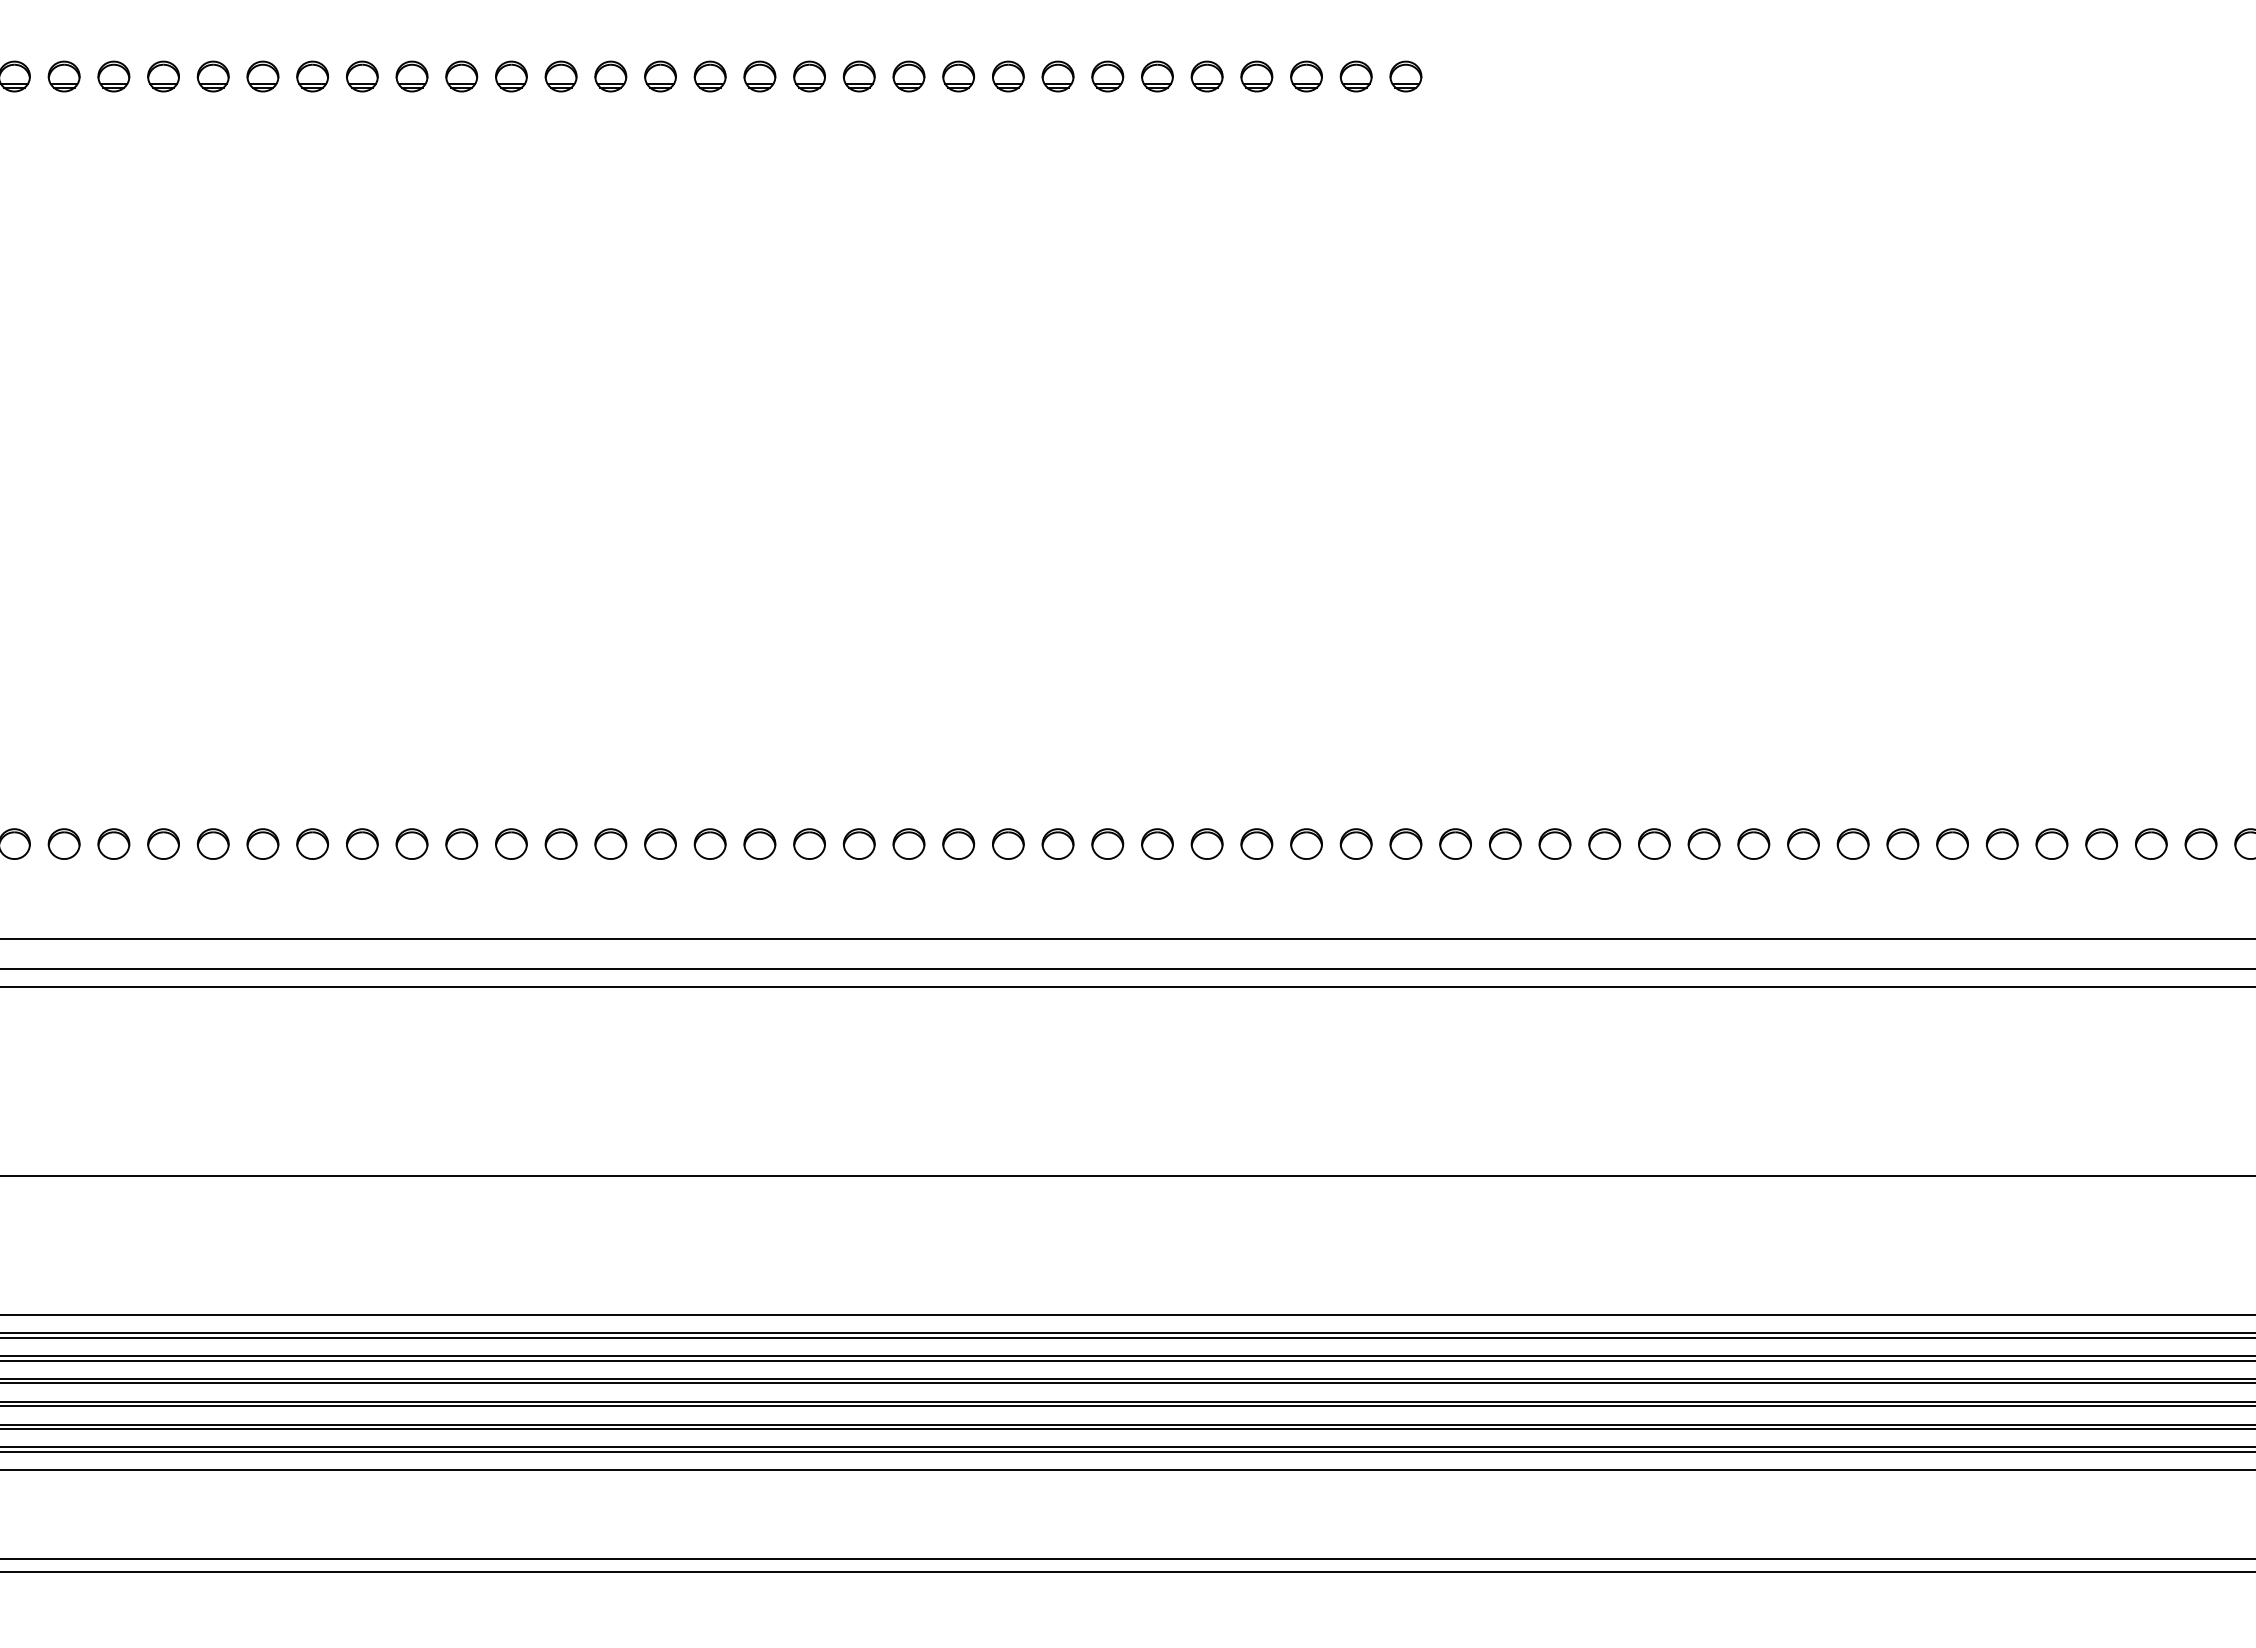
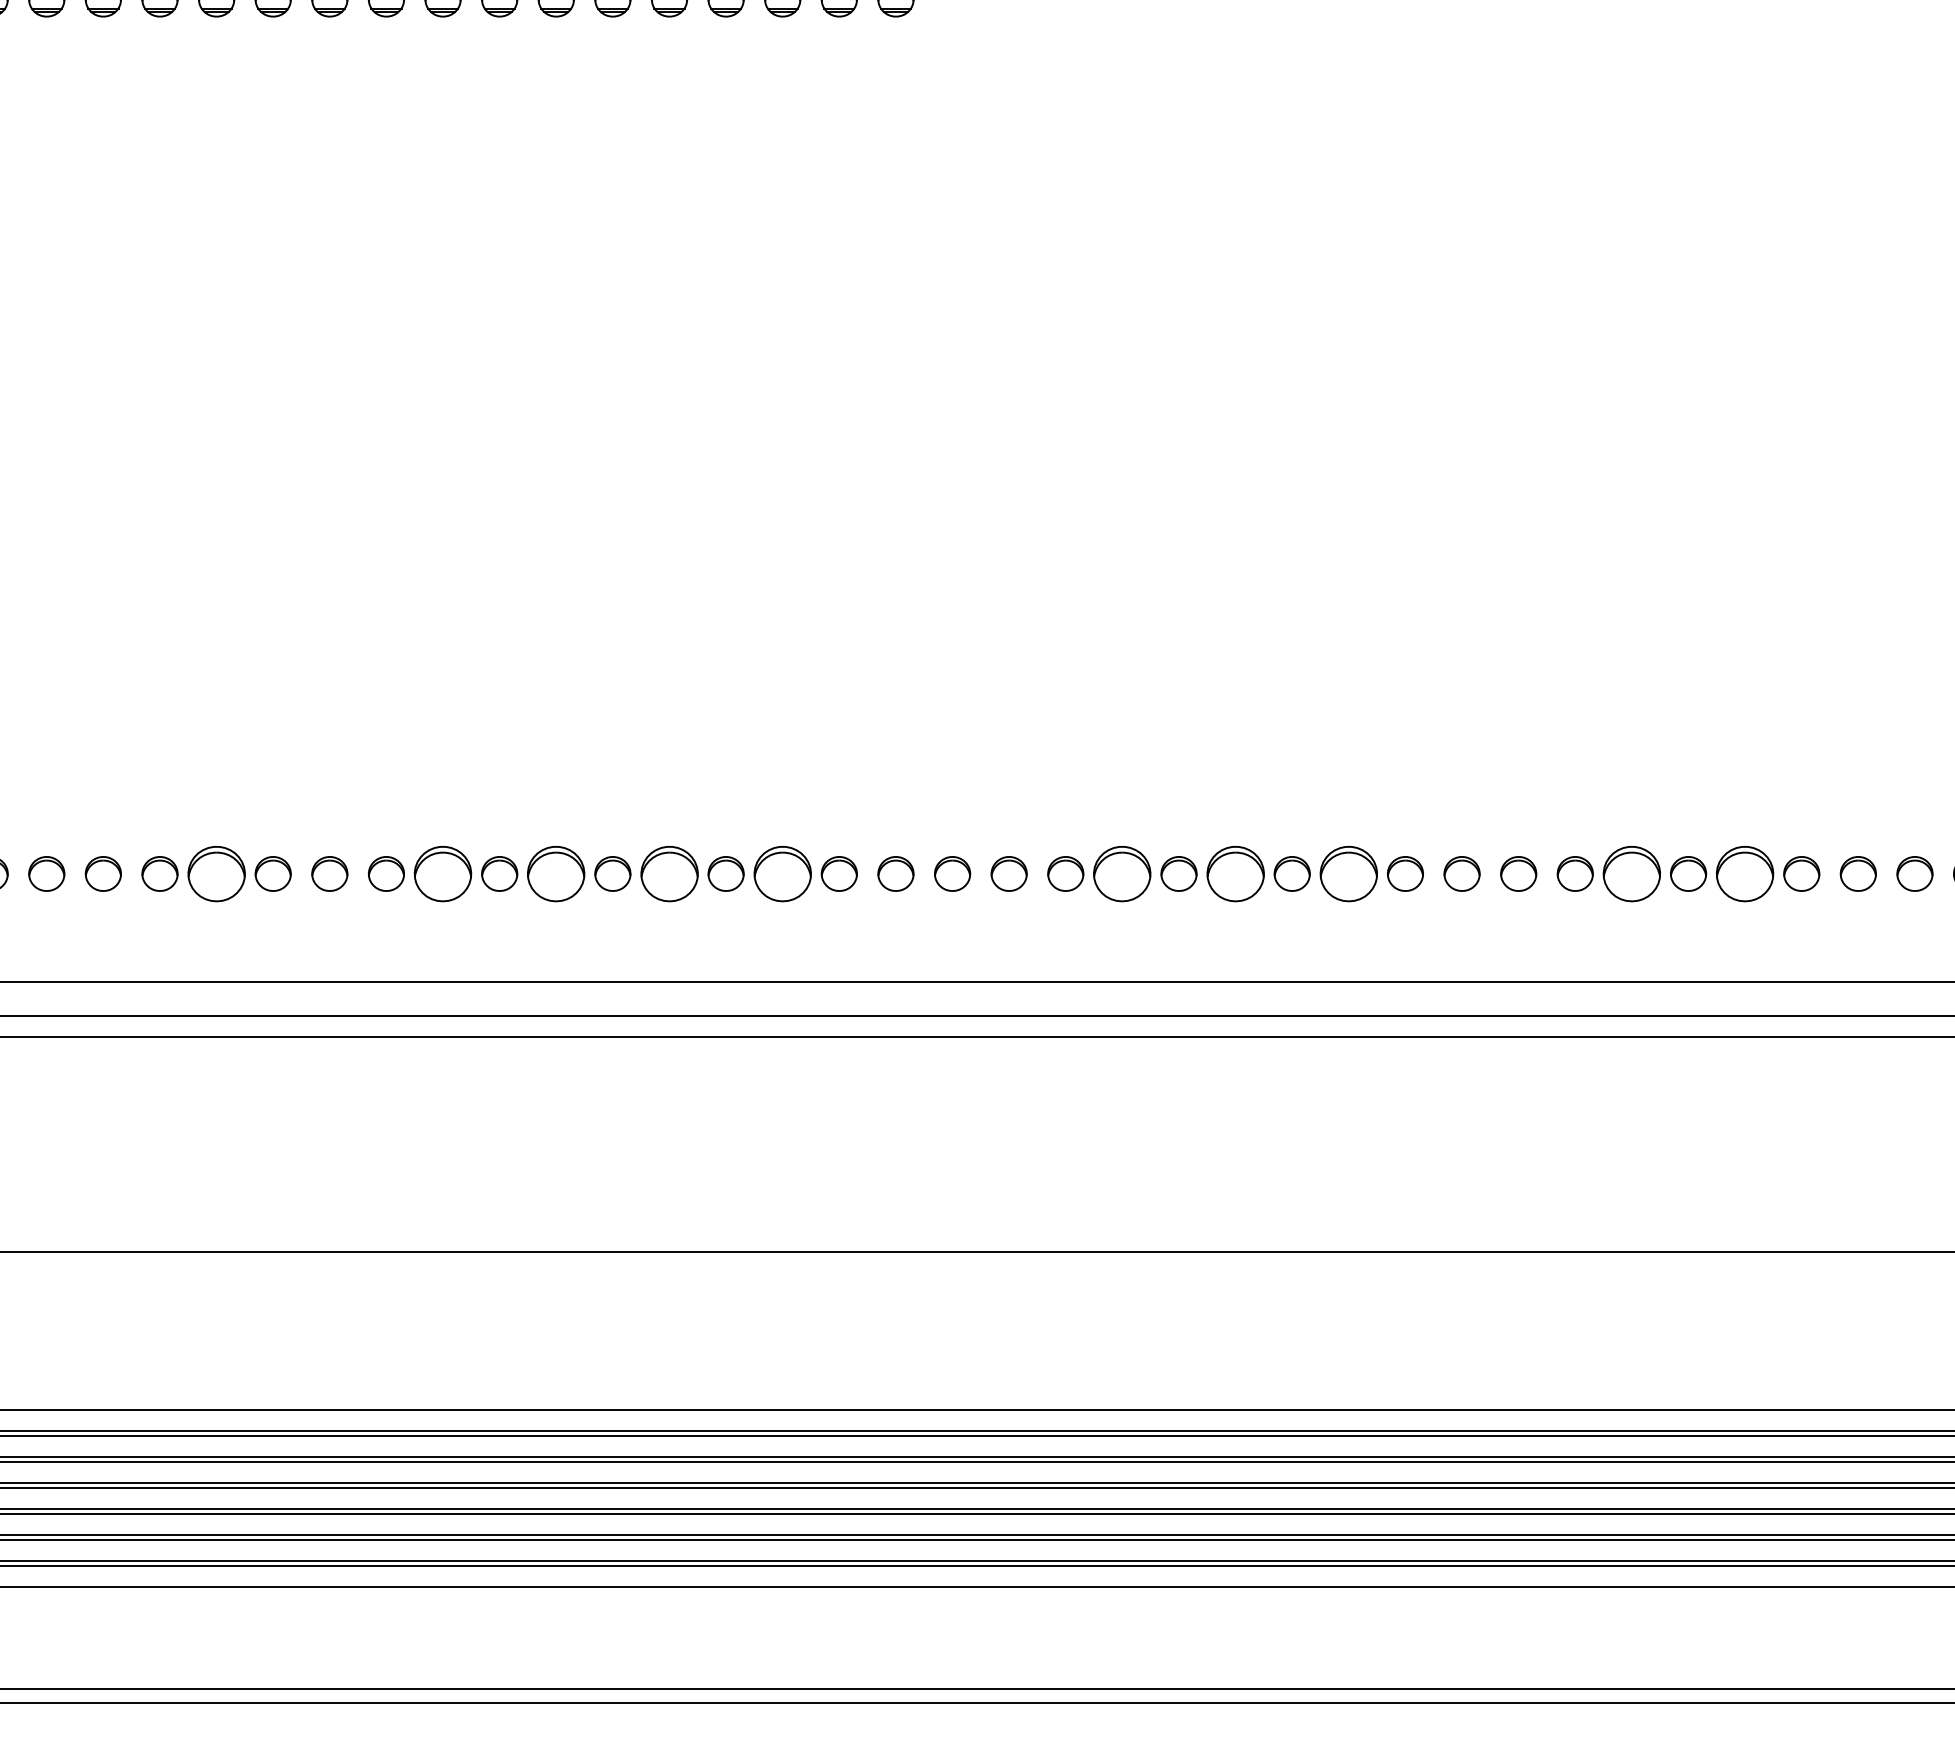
part: (809, 843) -> (216, 873), size x1.6
part: (1008, 843) -> (443, 873), size x1.6
part: (1107, 843) -> (555, 873), size x1.6
part: (1206, 843) -> (668, 873), size x1.6
part: (1306, 843) -> (782, 873), size x1.6
part: (1604, 843) -> (1122, 873), size x1.6
part: (1703, 843) -> (1234, 873), size x1.6
part: (1803, 843) -> (1348, 873), size x1.6
part: (2051, 843) -> (1631, 873), size x1.6
part: (2151, 843) -> (1745, 873), size x1.6

